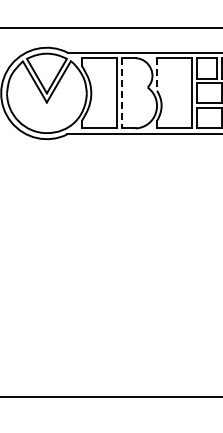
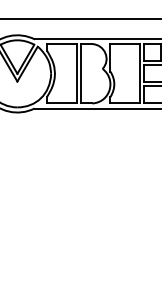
line: (157, 74) -> (110, 57), dashed -> solid
line: (121, 93) -> (80, 73), dashed -> solid

